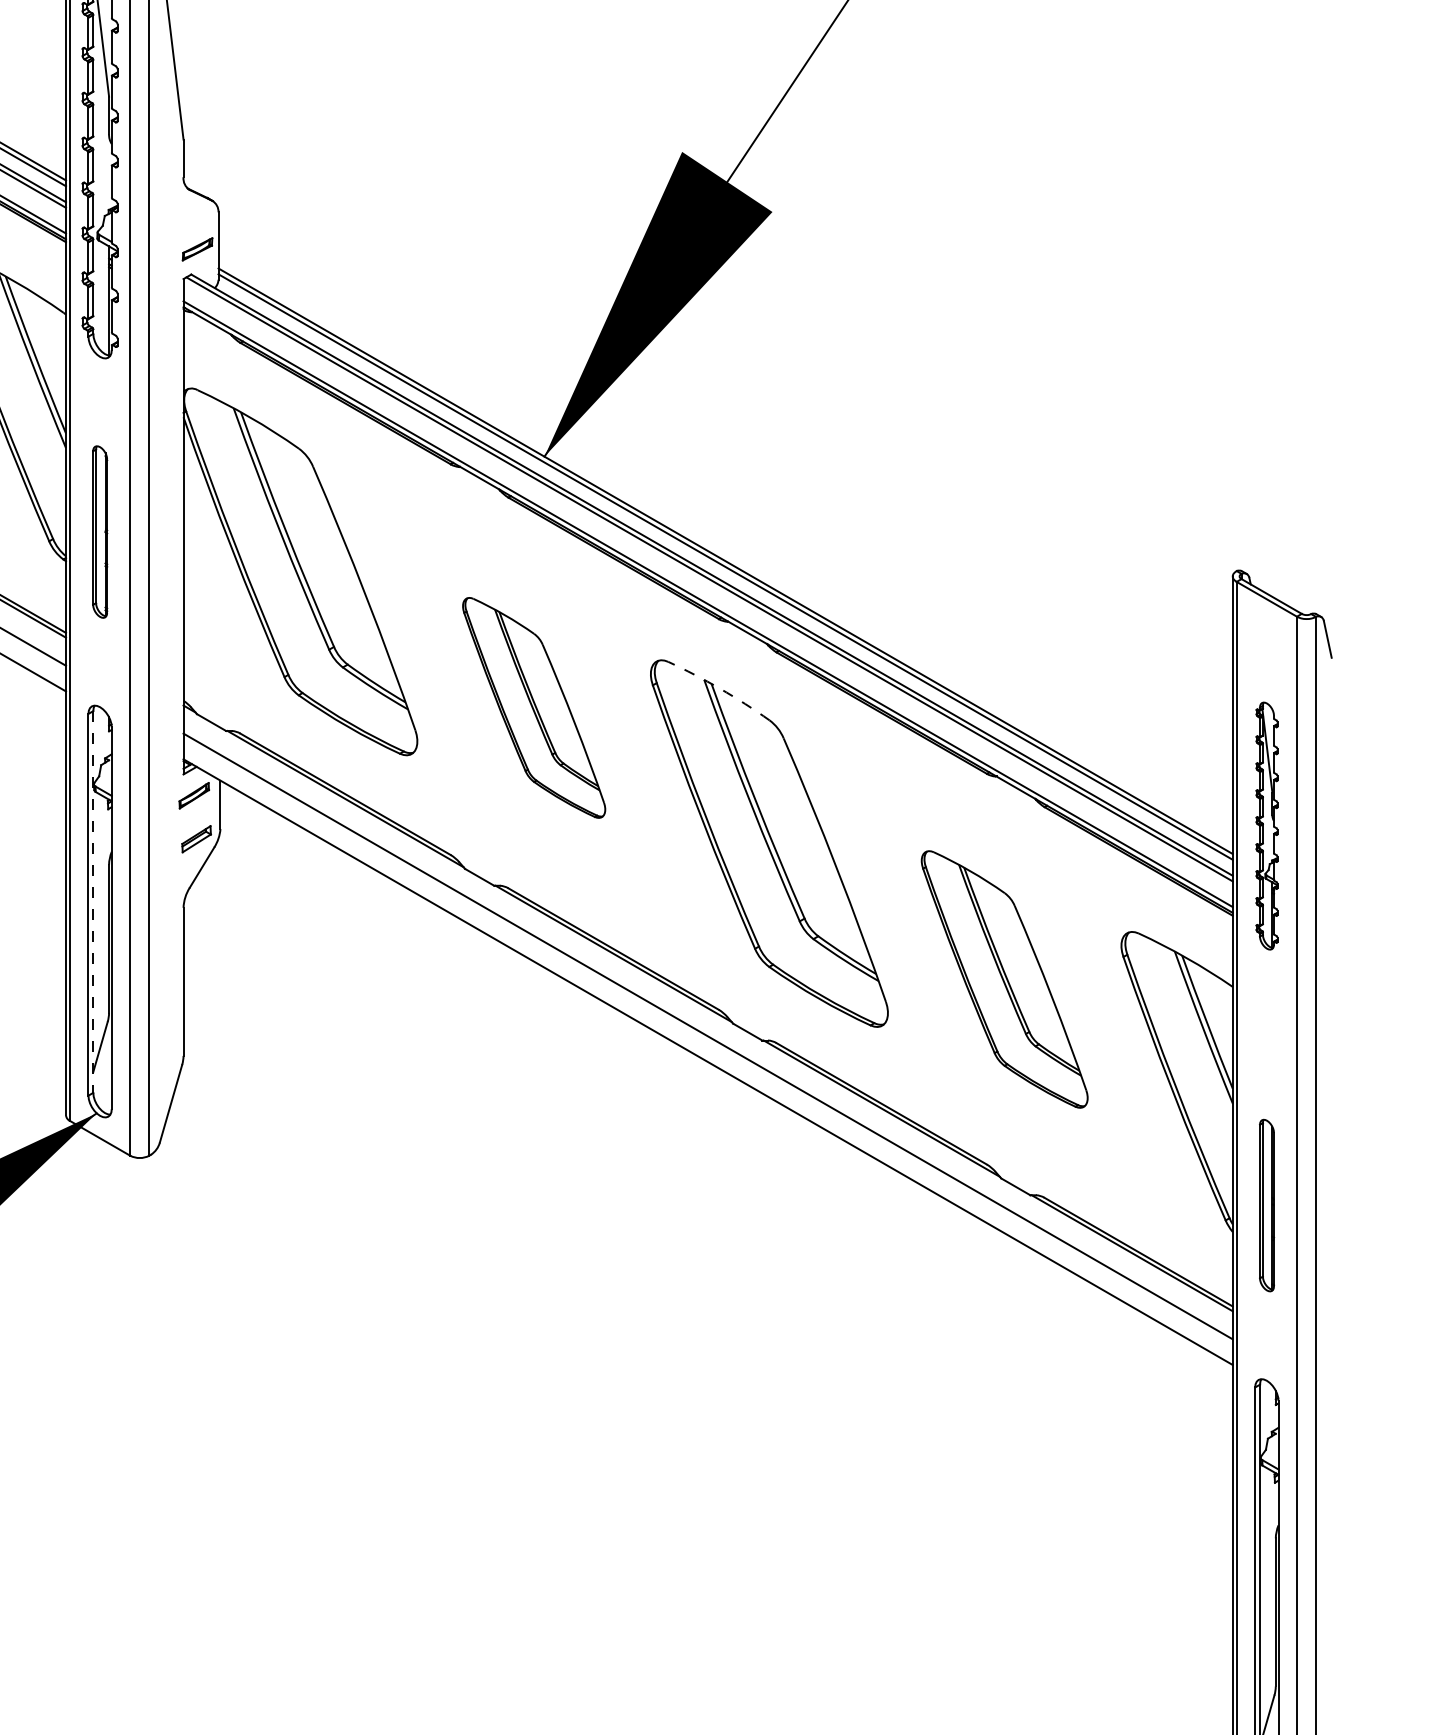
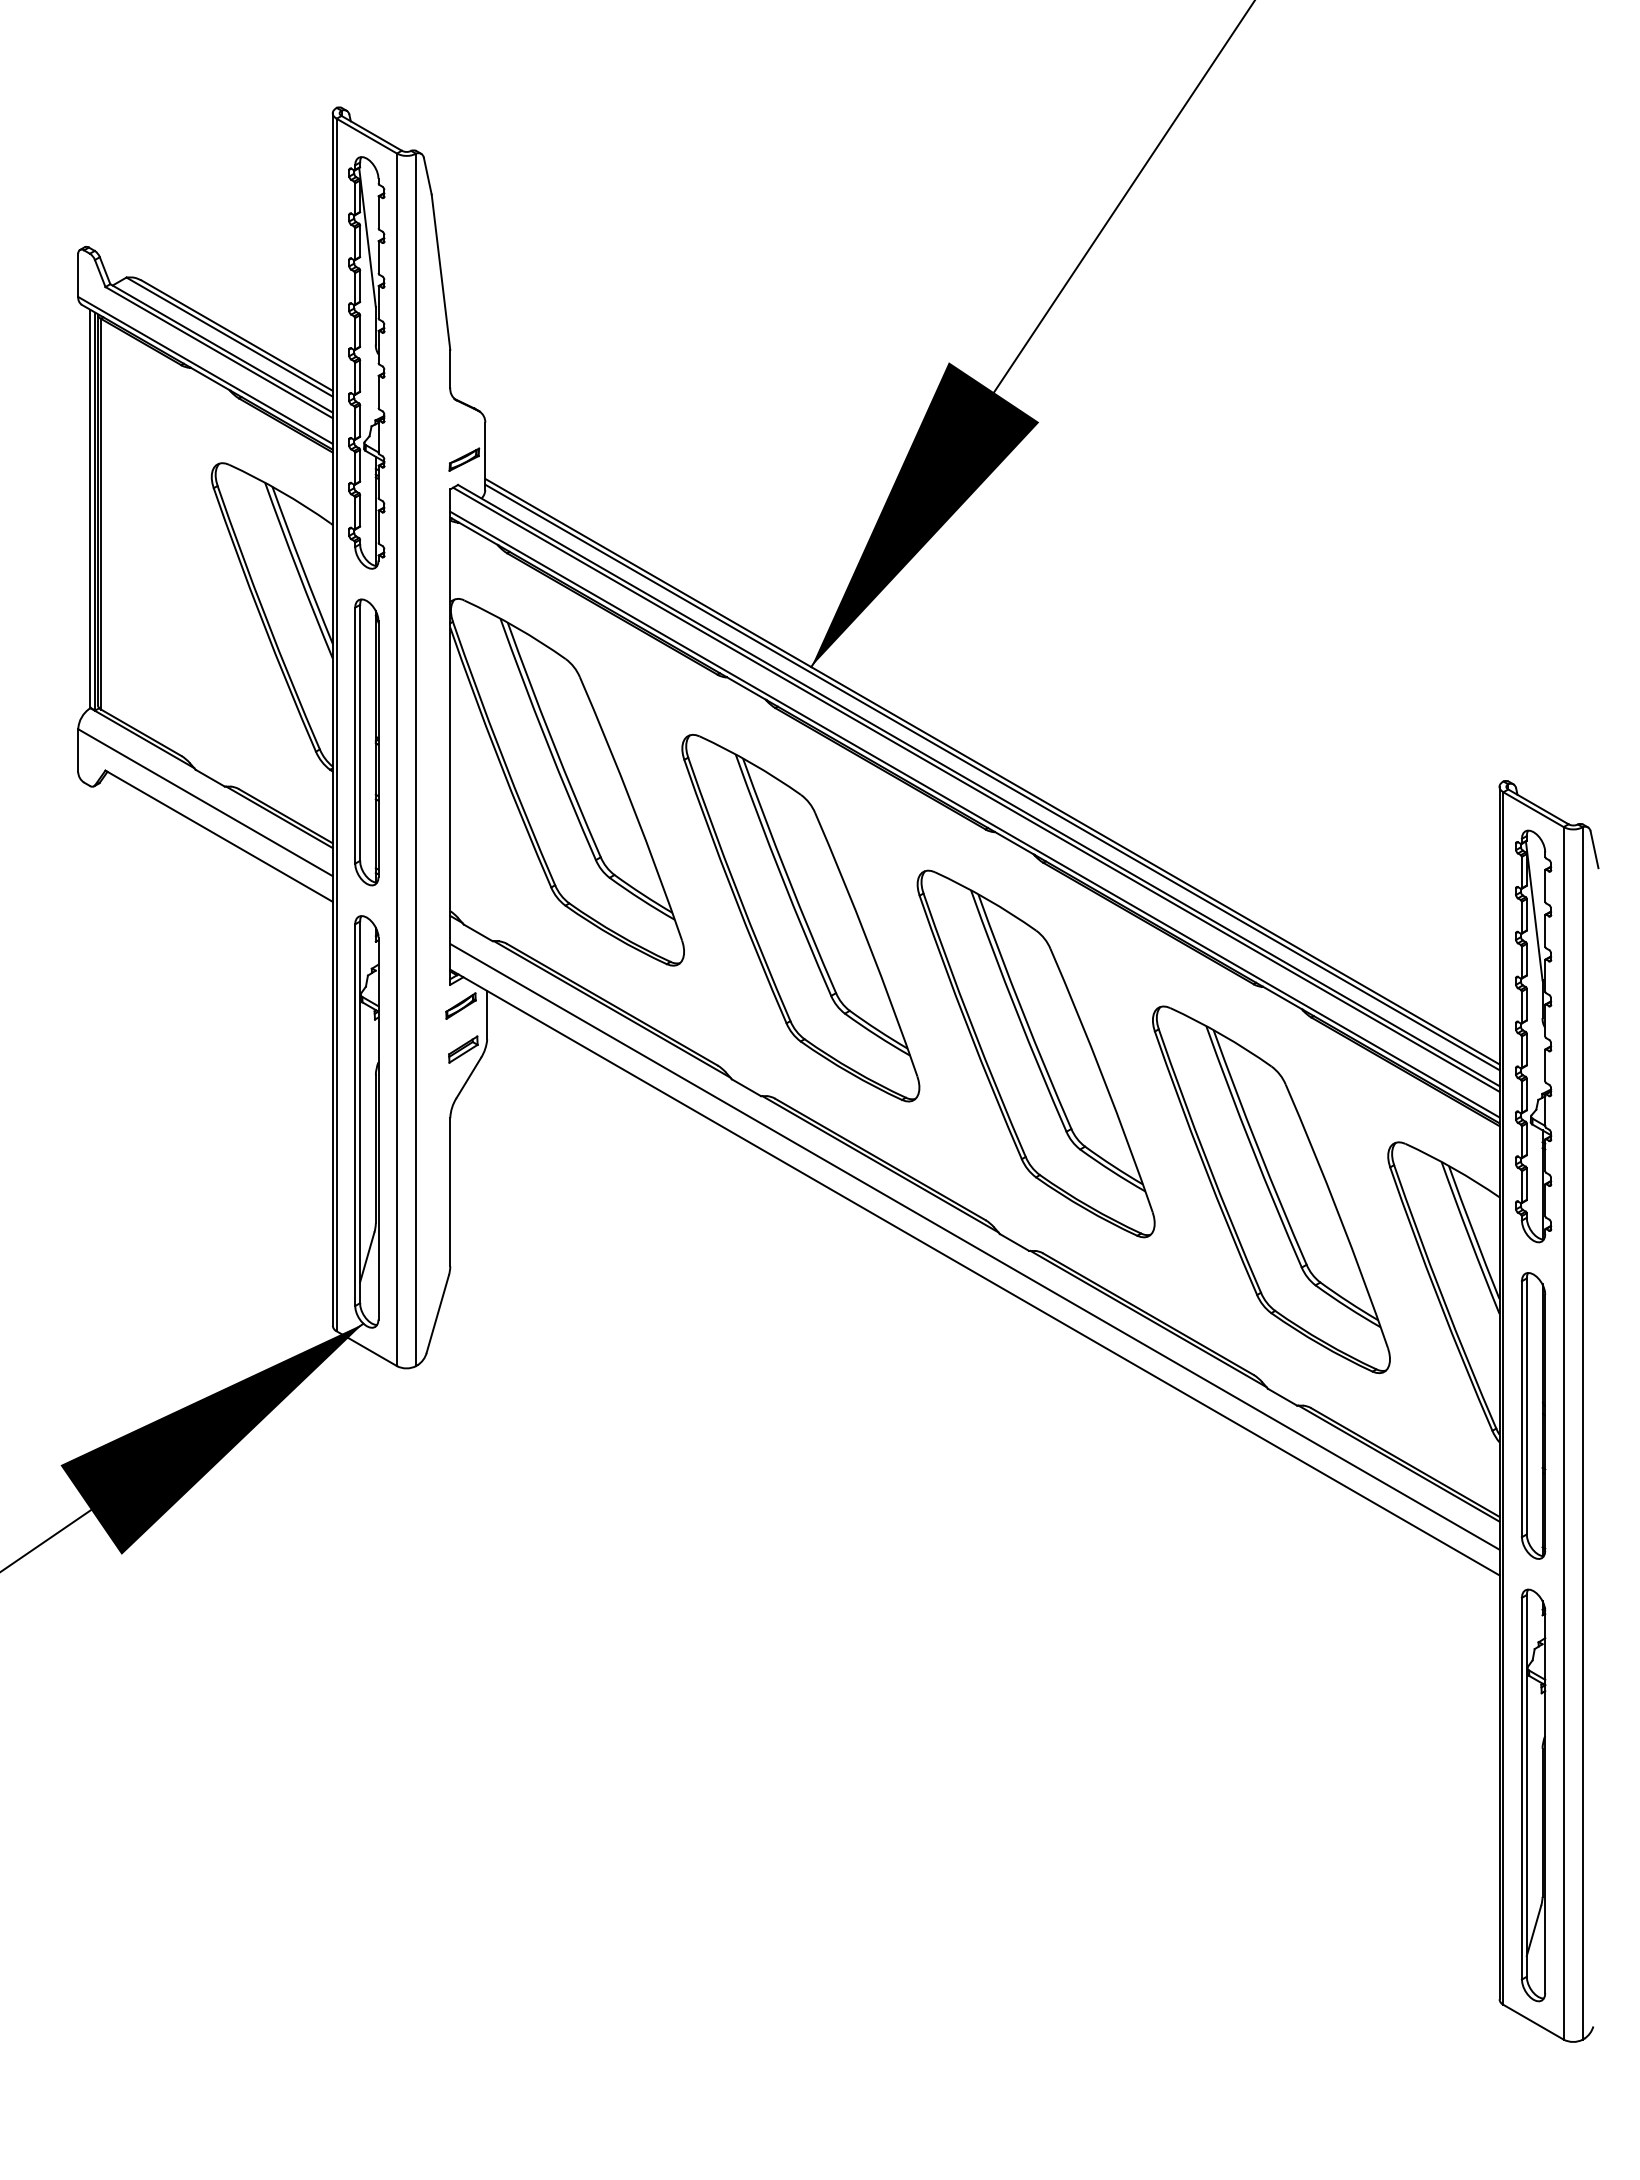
part: (99, 532) -> (366, 742), size x1.67
arc: (719, 689) -> (986, 899), dashed -> solid
part: (533, 708) -> (800, 918), size x1.67
part: (1266, 826) -> (1533, 1036), size x1.67
line: (93, 902) -> (360, 1112), dashed -> solid
part: (1004, 979) -> (1271, 1189), size x1.43
part: (1266, 1205) -> (1533, 1415), size x1.67

